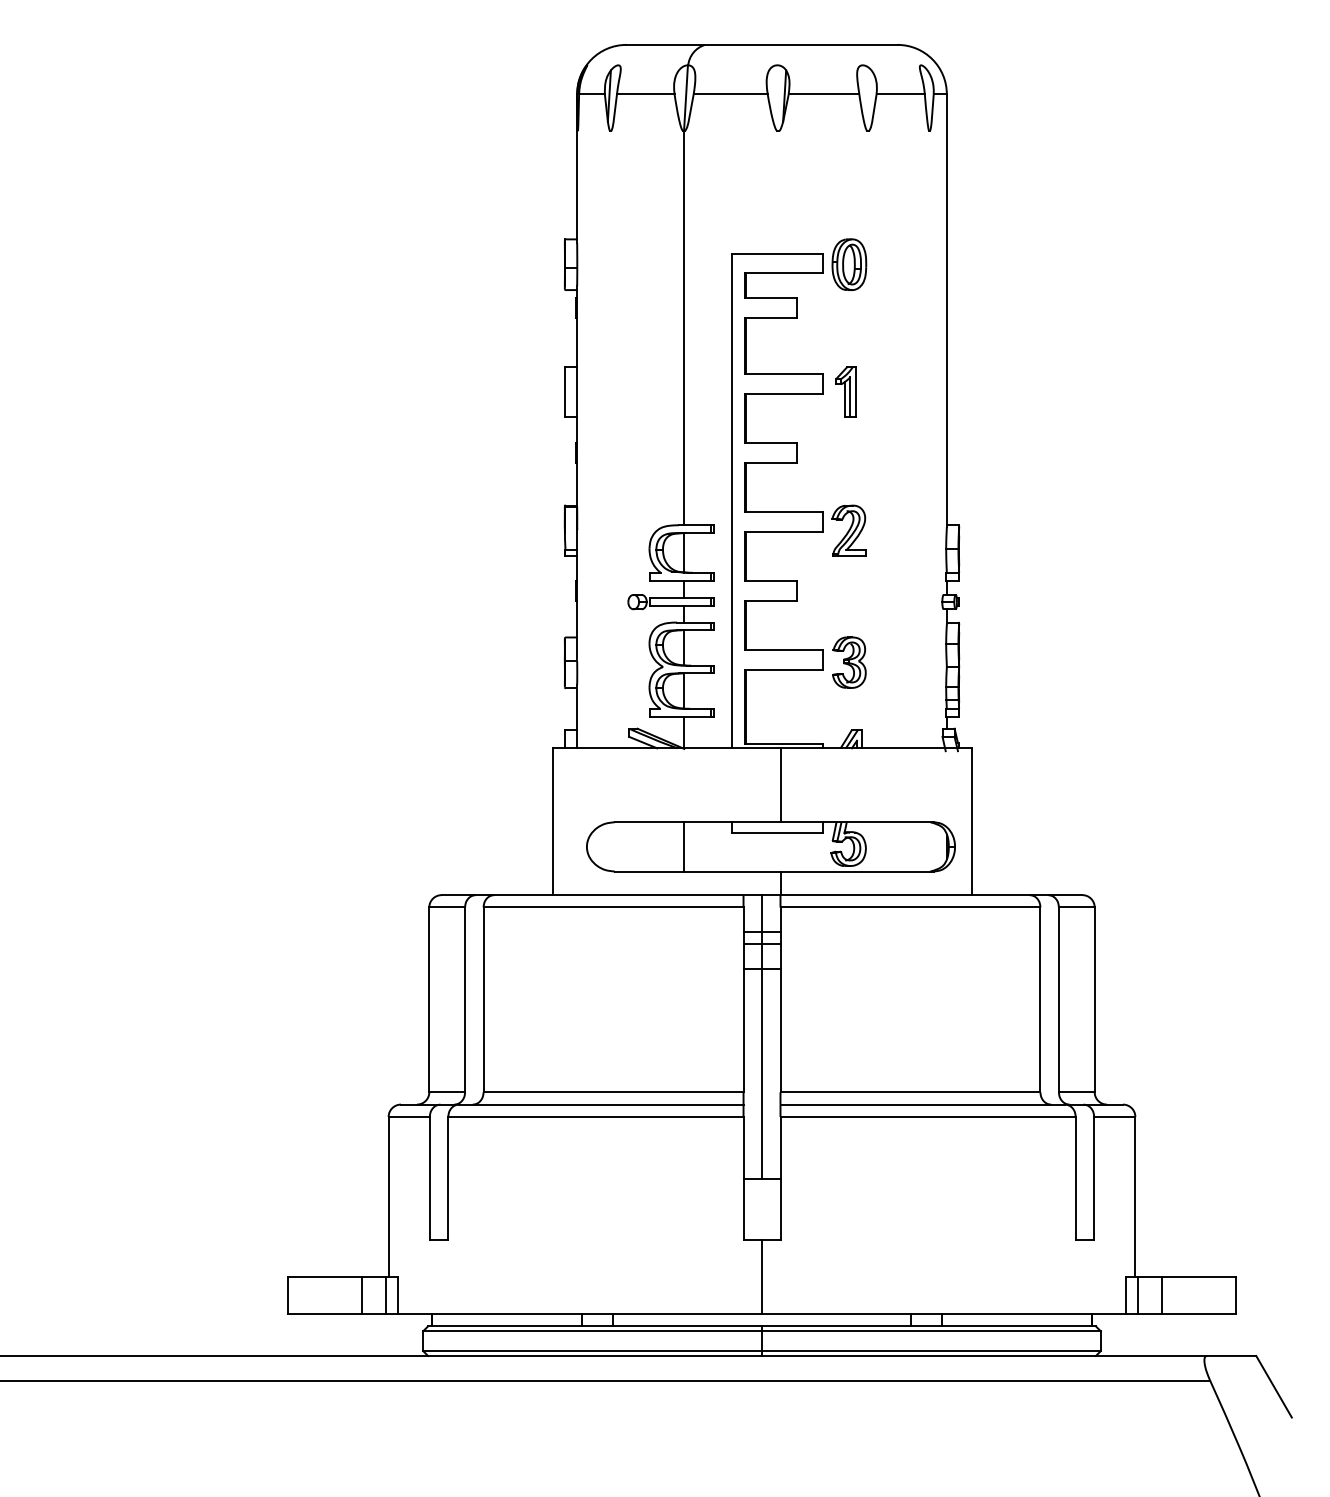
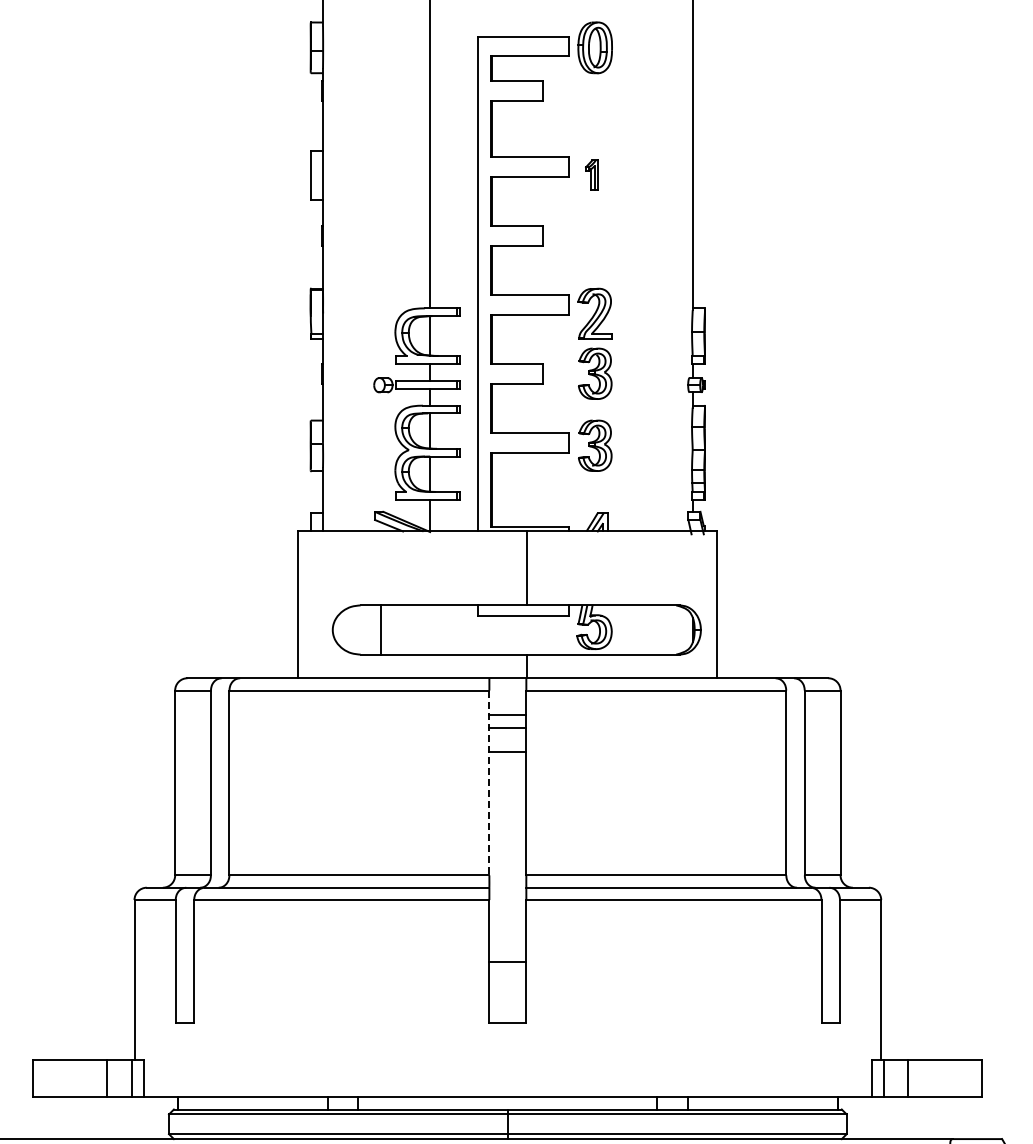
part: (845, 391) -> (591, 174), size x0.6
part: (849, 590) -> (595, 373), added
line: (684, 846) -> (381, 629), moved
line: (743, 1000) -> (489, 783), solid -> dashed
line: (762, 1036) -> (508, 819), removed
line: (762, 1277) -> (508, 1060), removed

